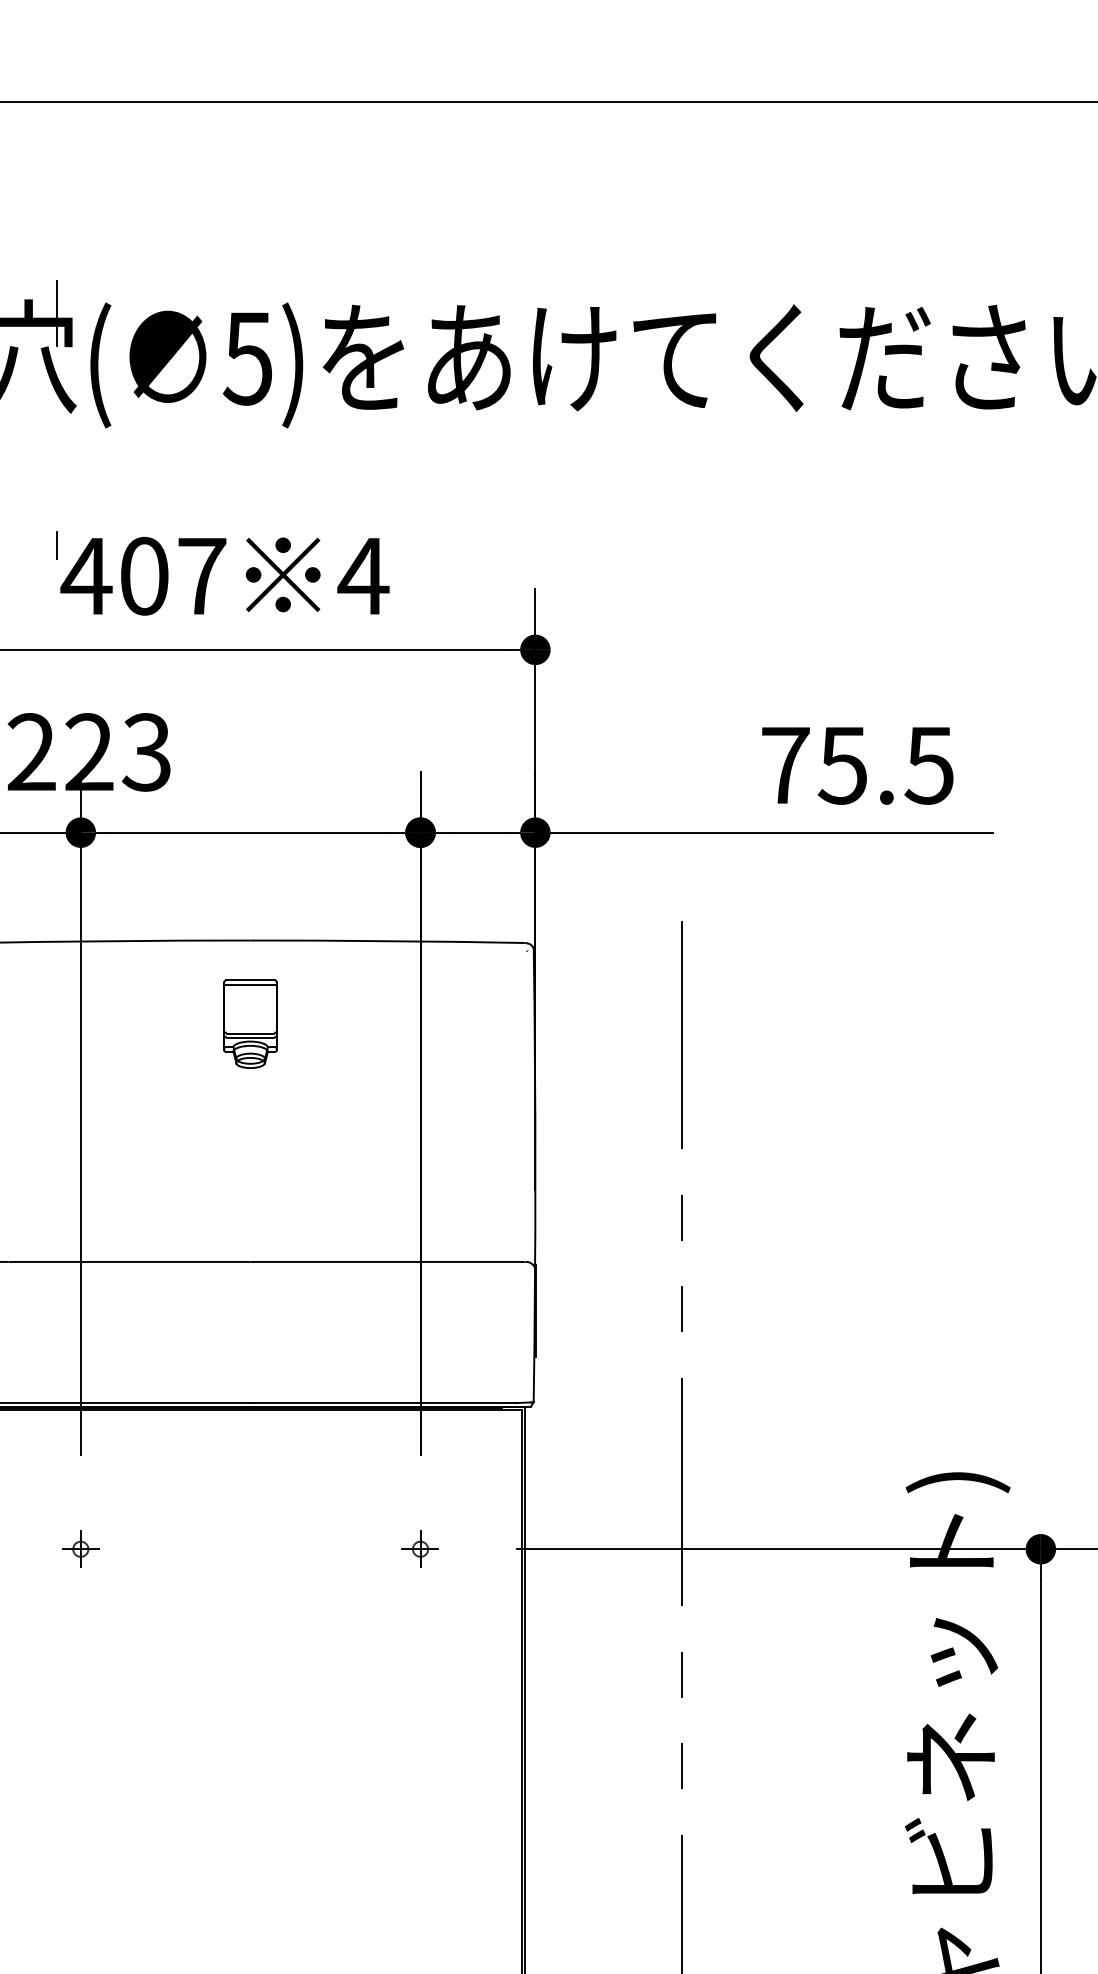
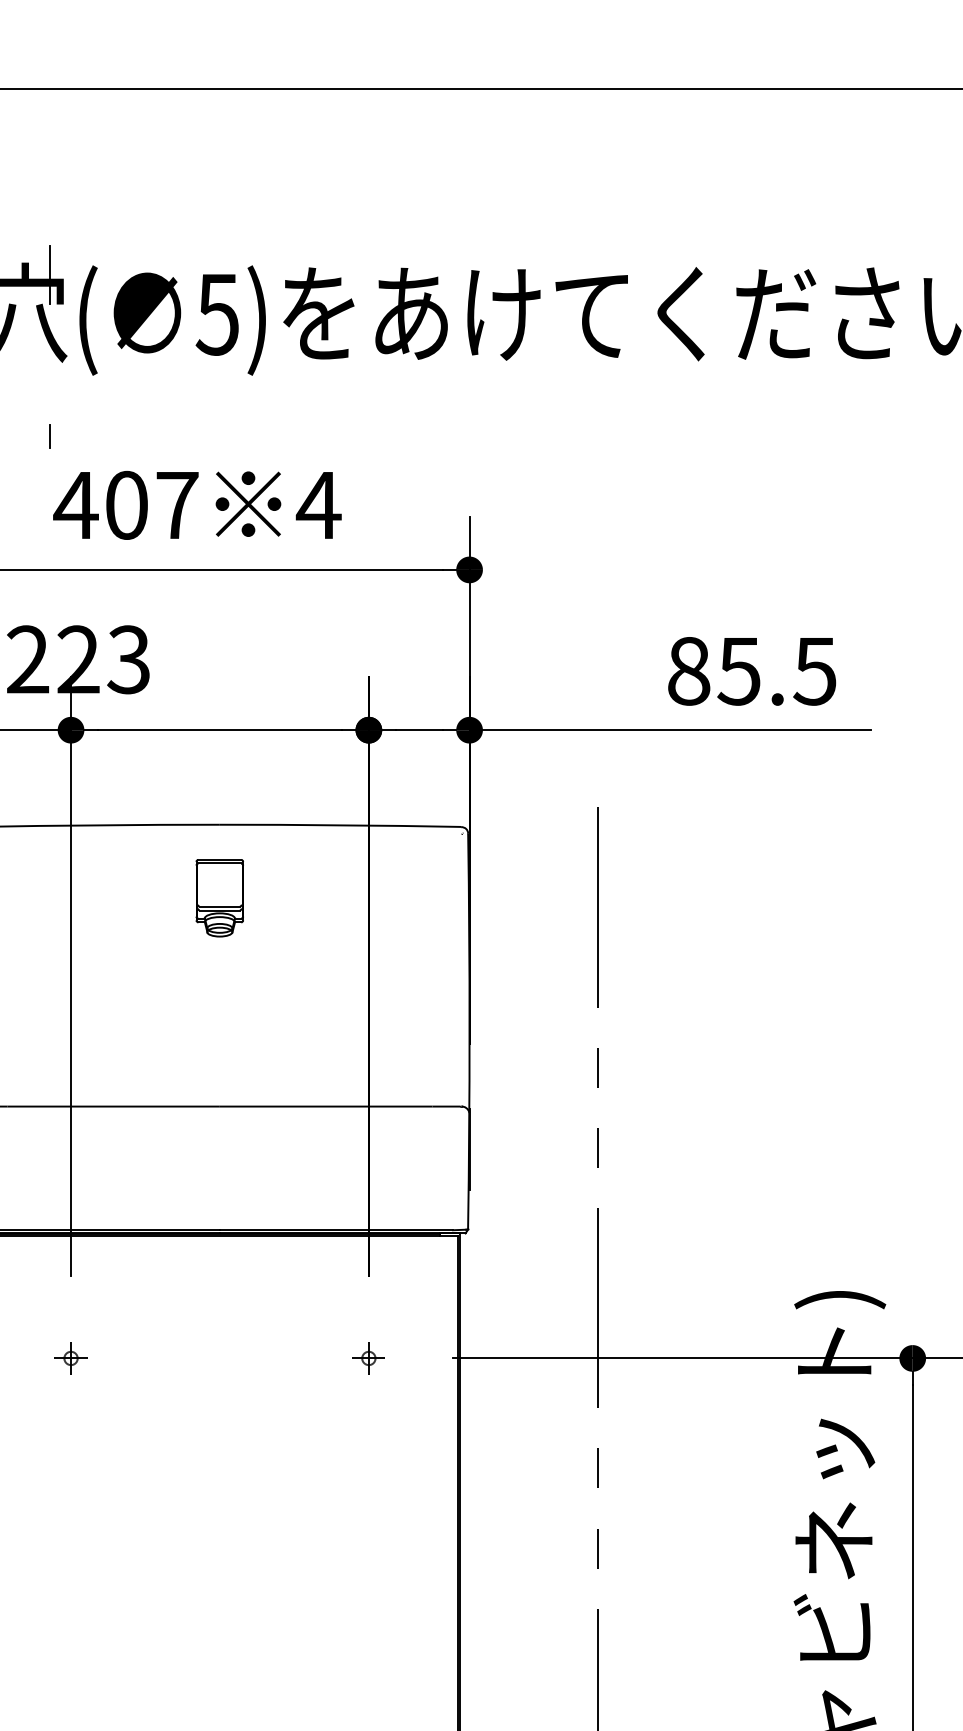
line: (56, 545) -> (49, 436), moved
text: (786, 765) -> (689, 671), 75.5 -> 85.5

